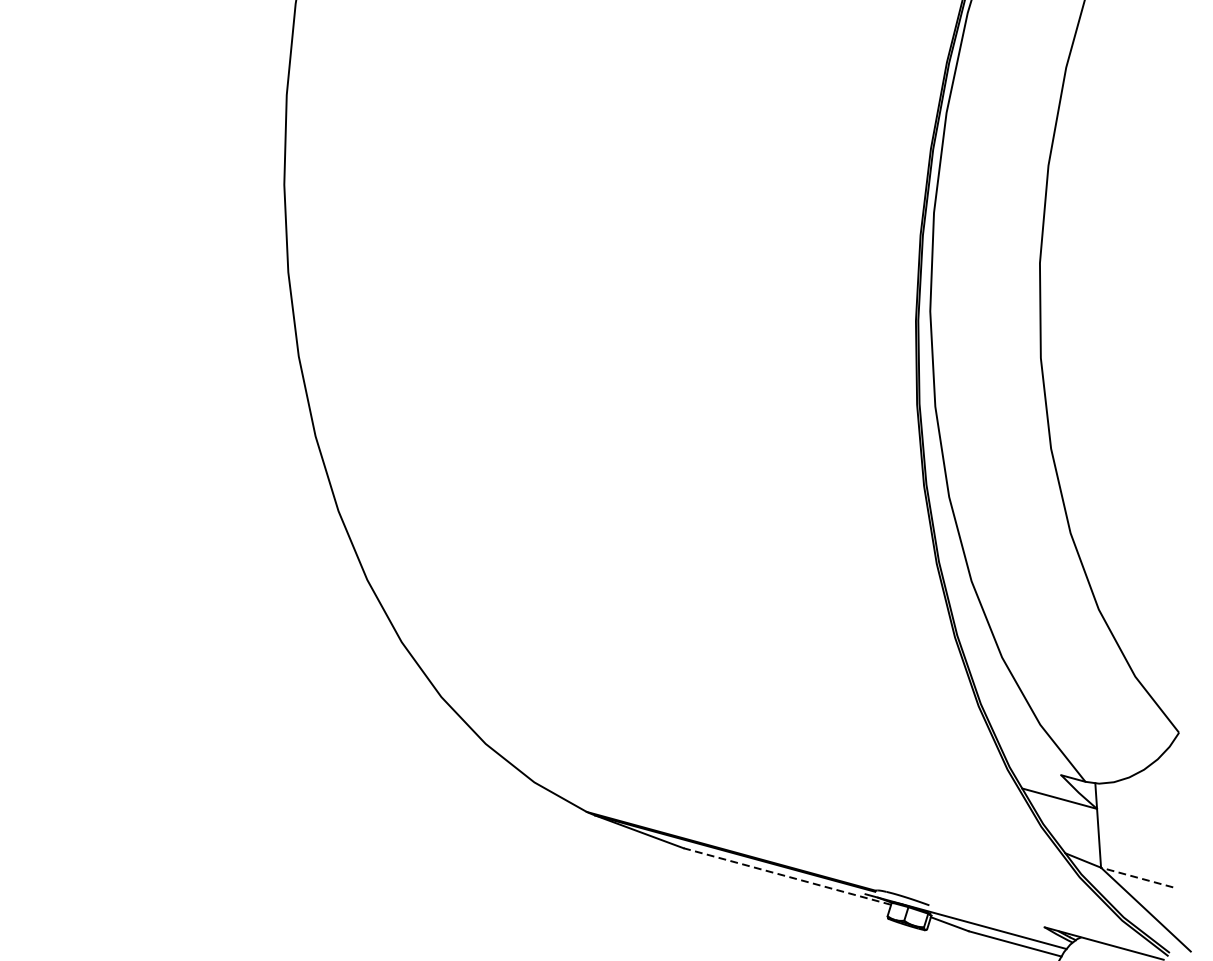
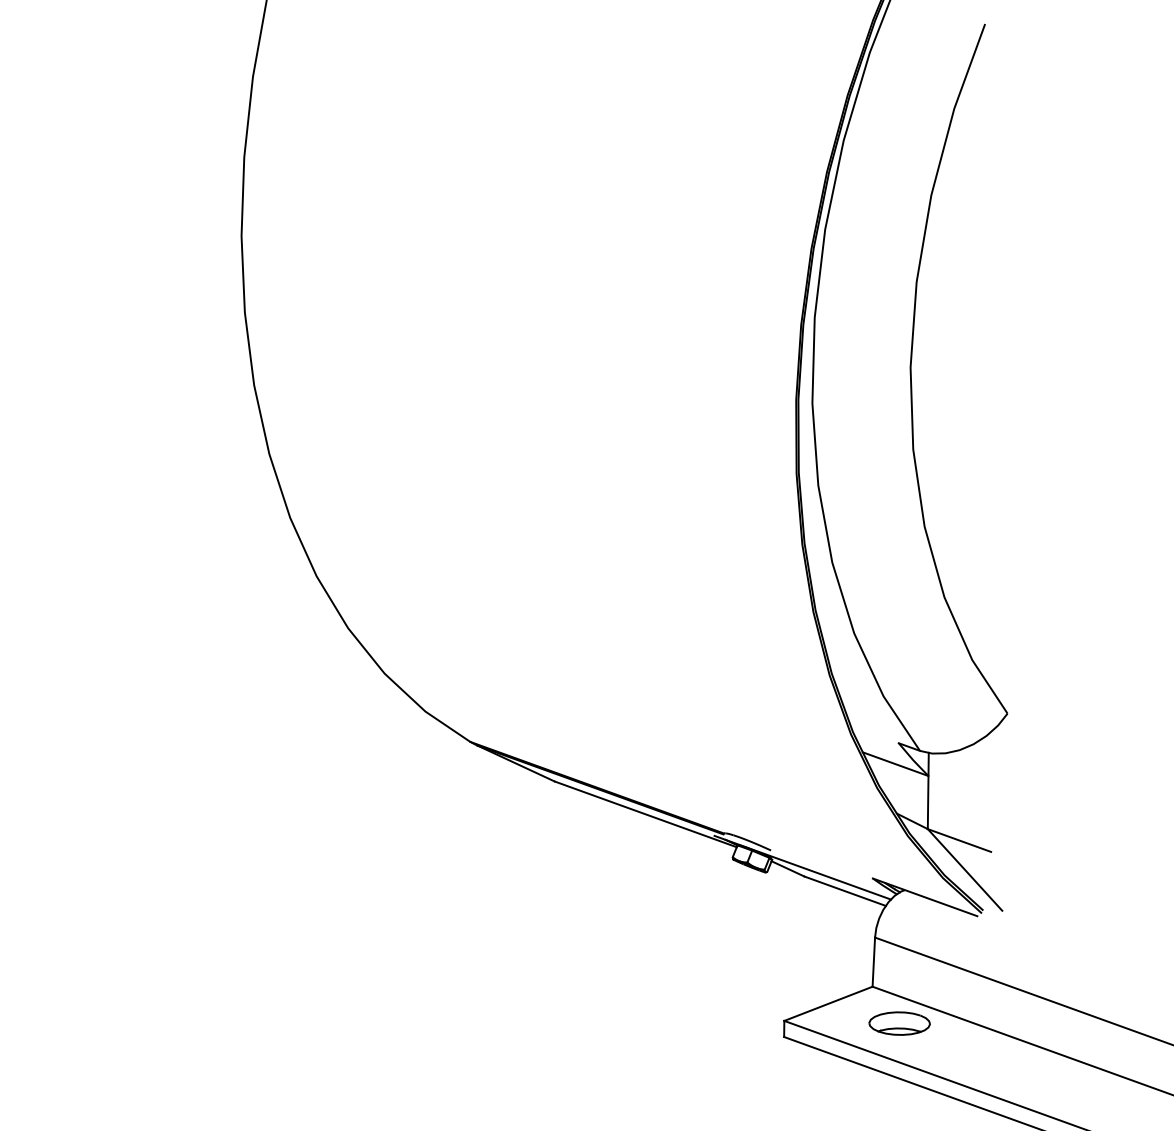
line: (787, 876) -> (645, 814), dashed -> solid
line: (1137, 877) -> (959, 840), dashed -> solid

